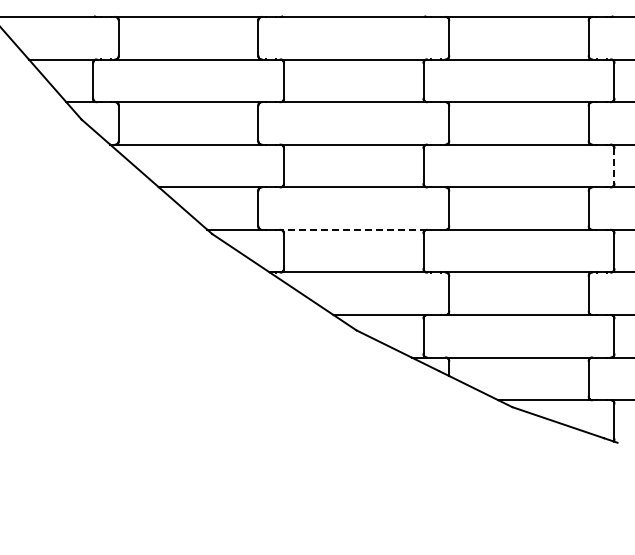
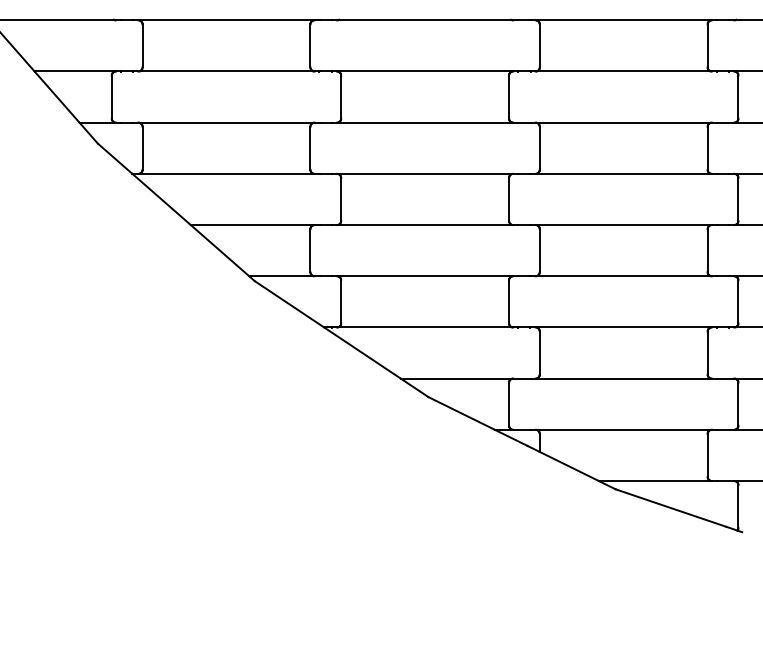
line: (614, 166) -> (738, 200), dashed -> solid
line: (353, 229) -> (424, 275), dashed -> solid

